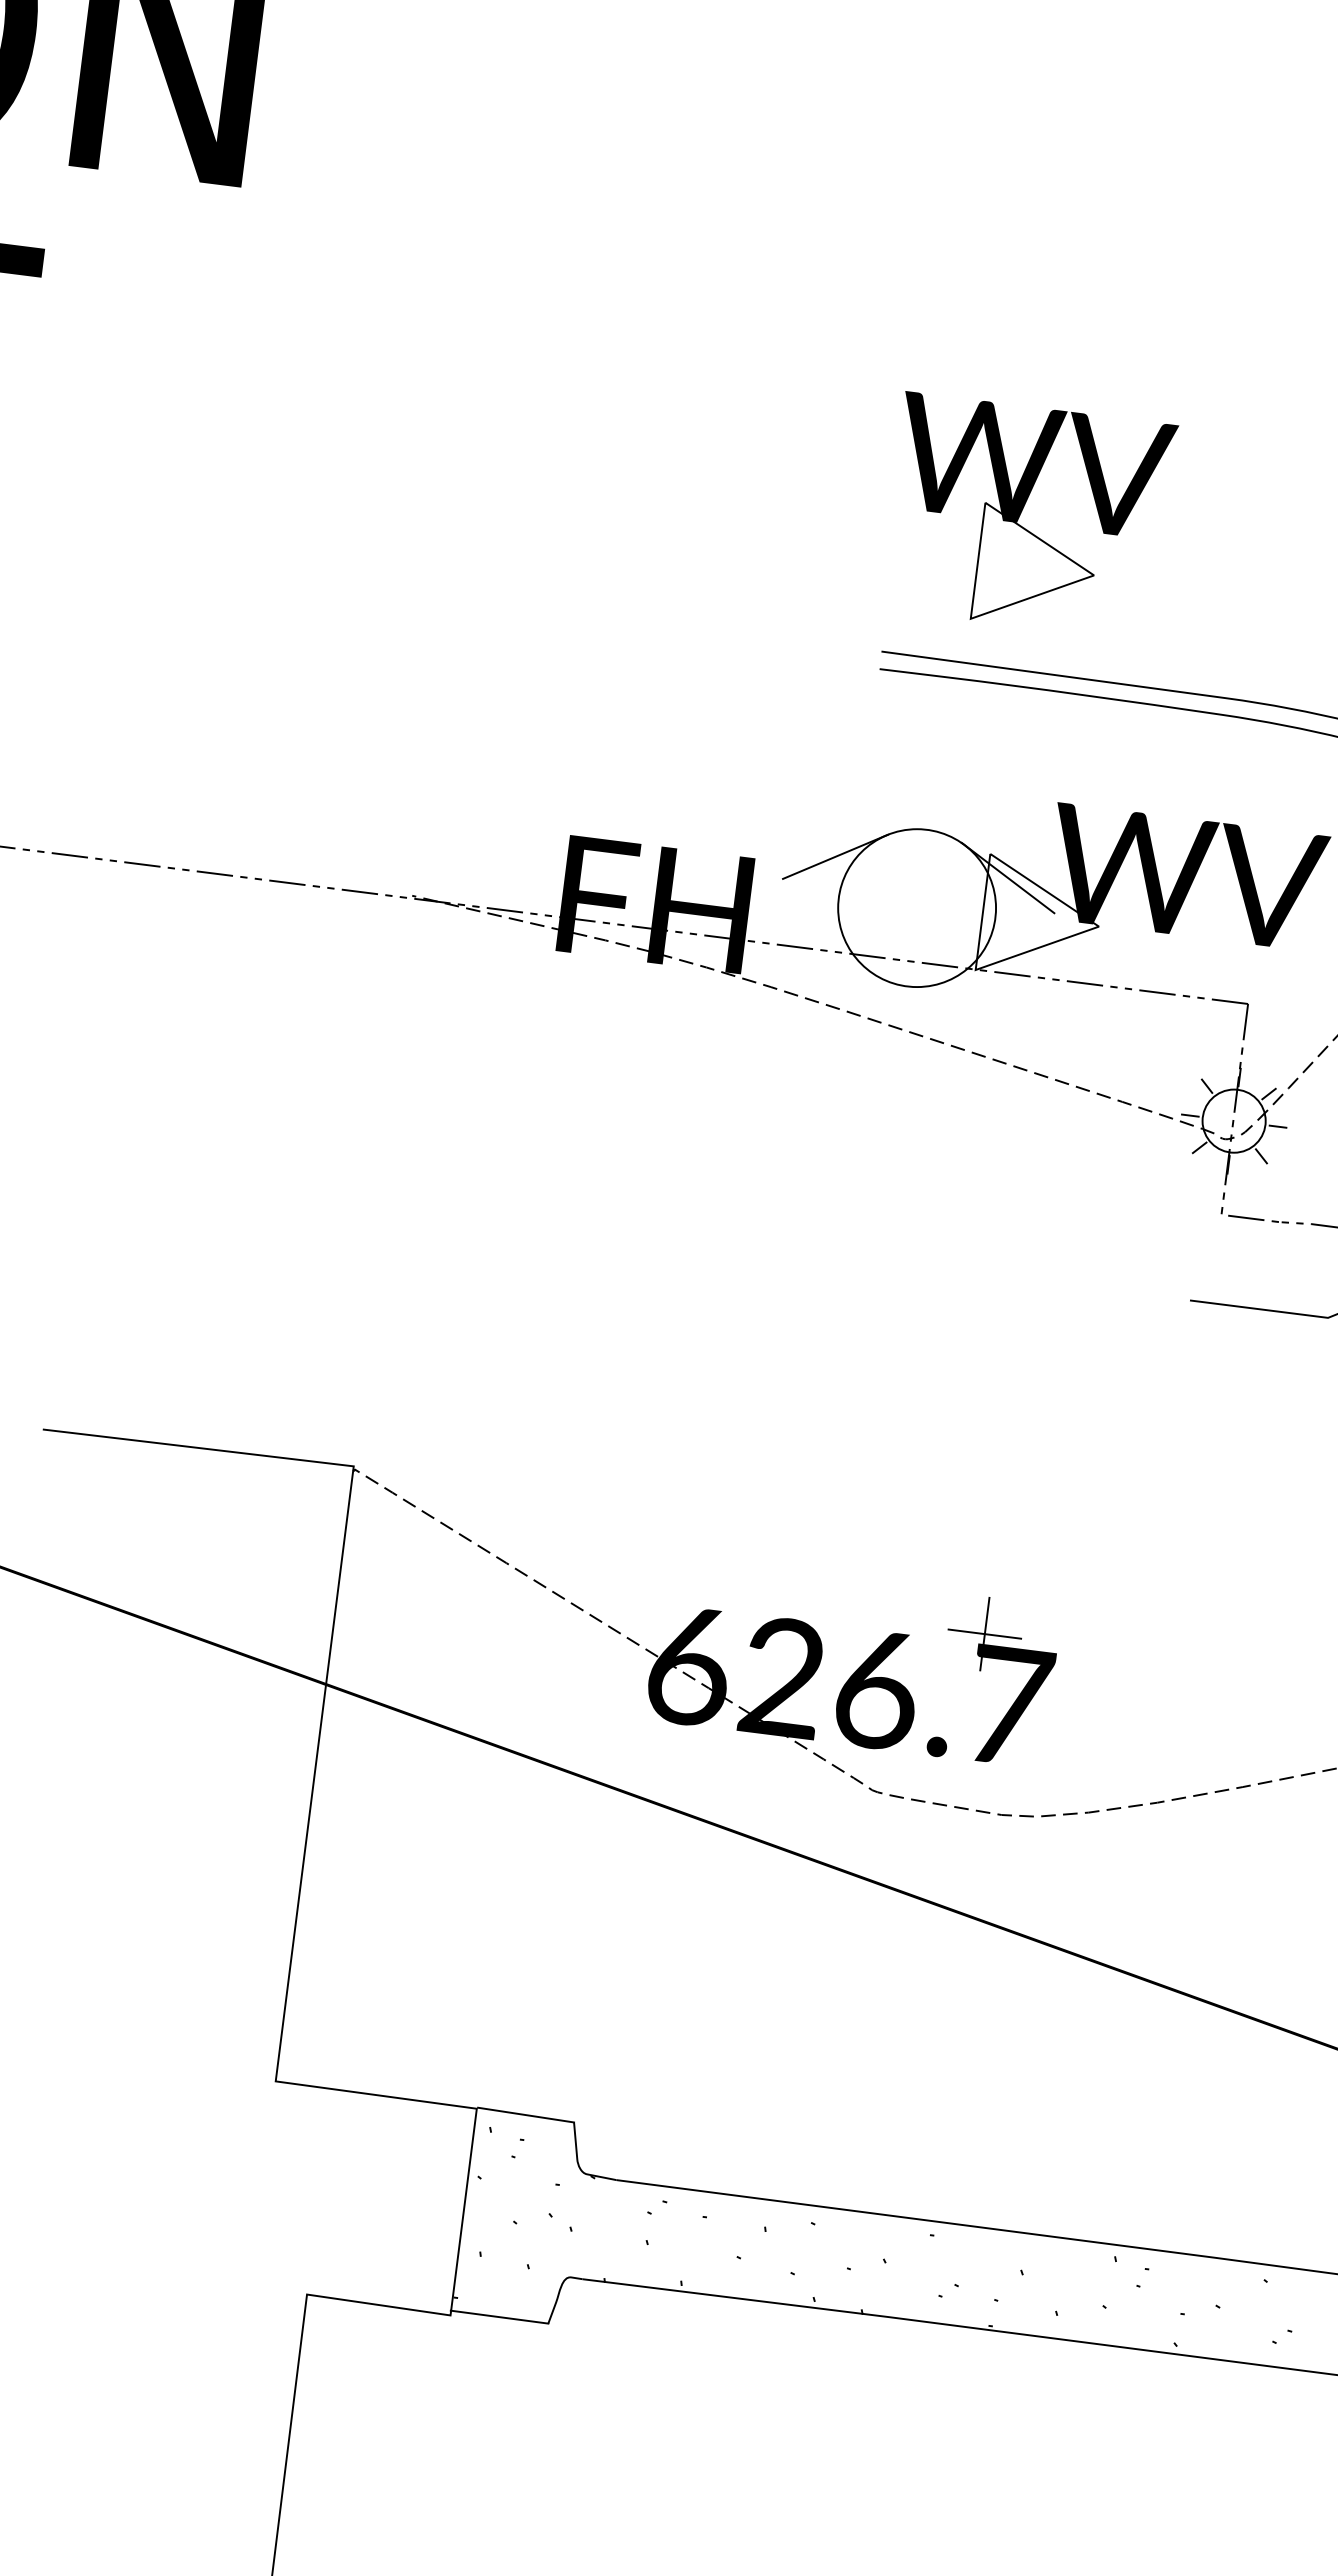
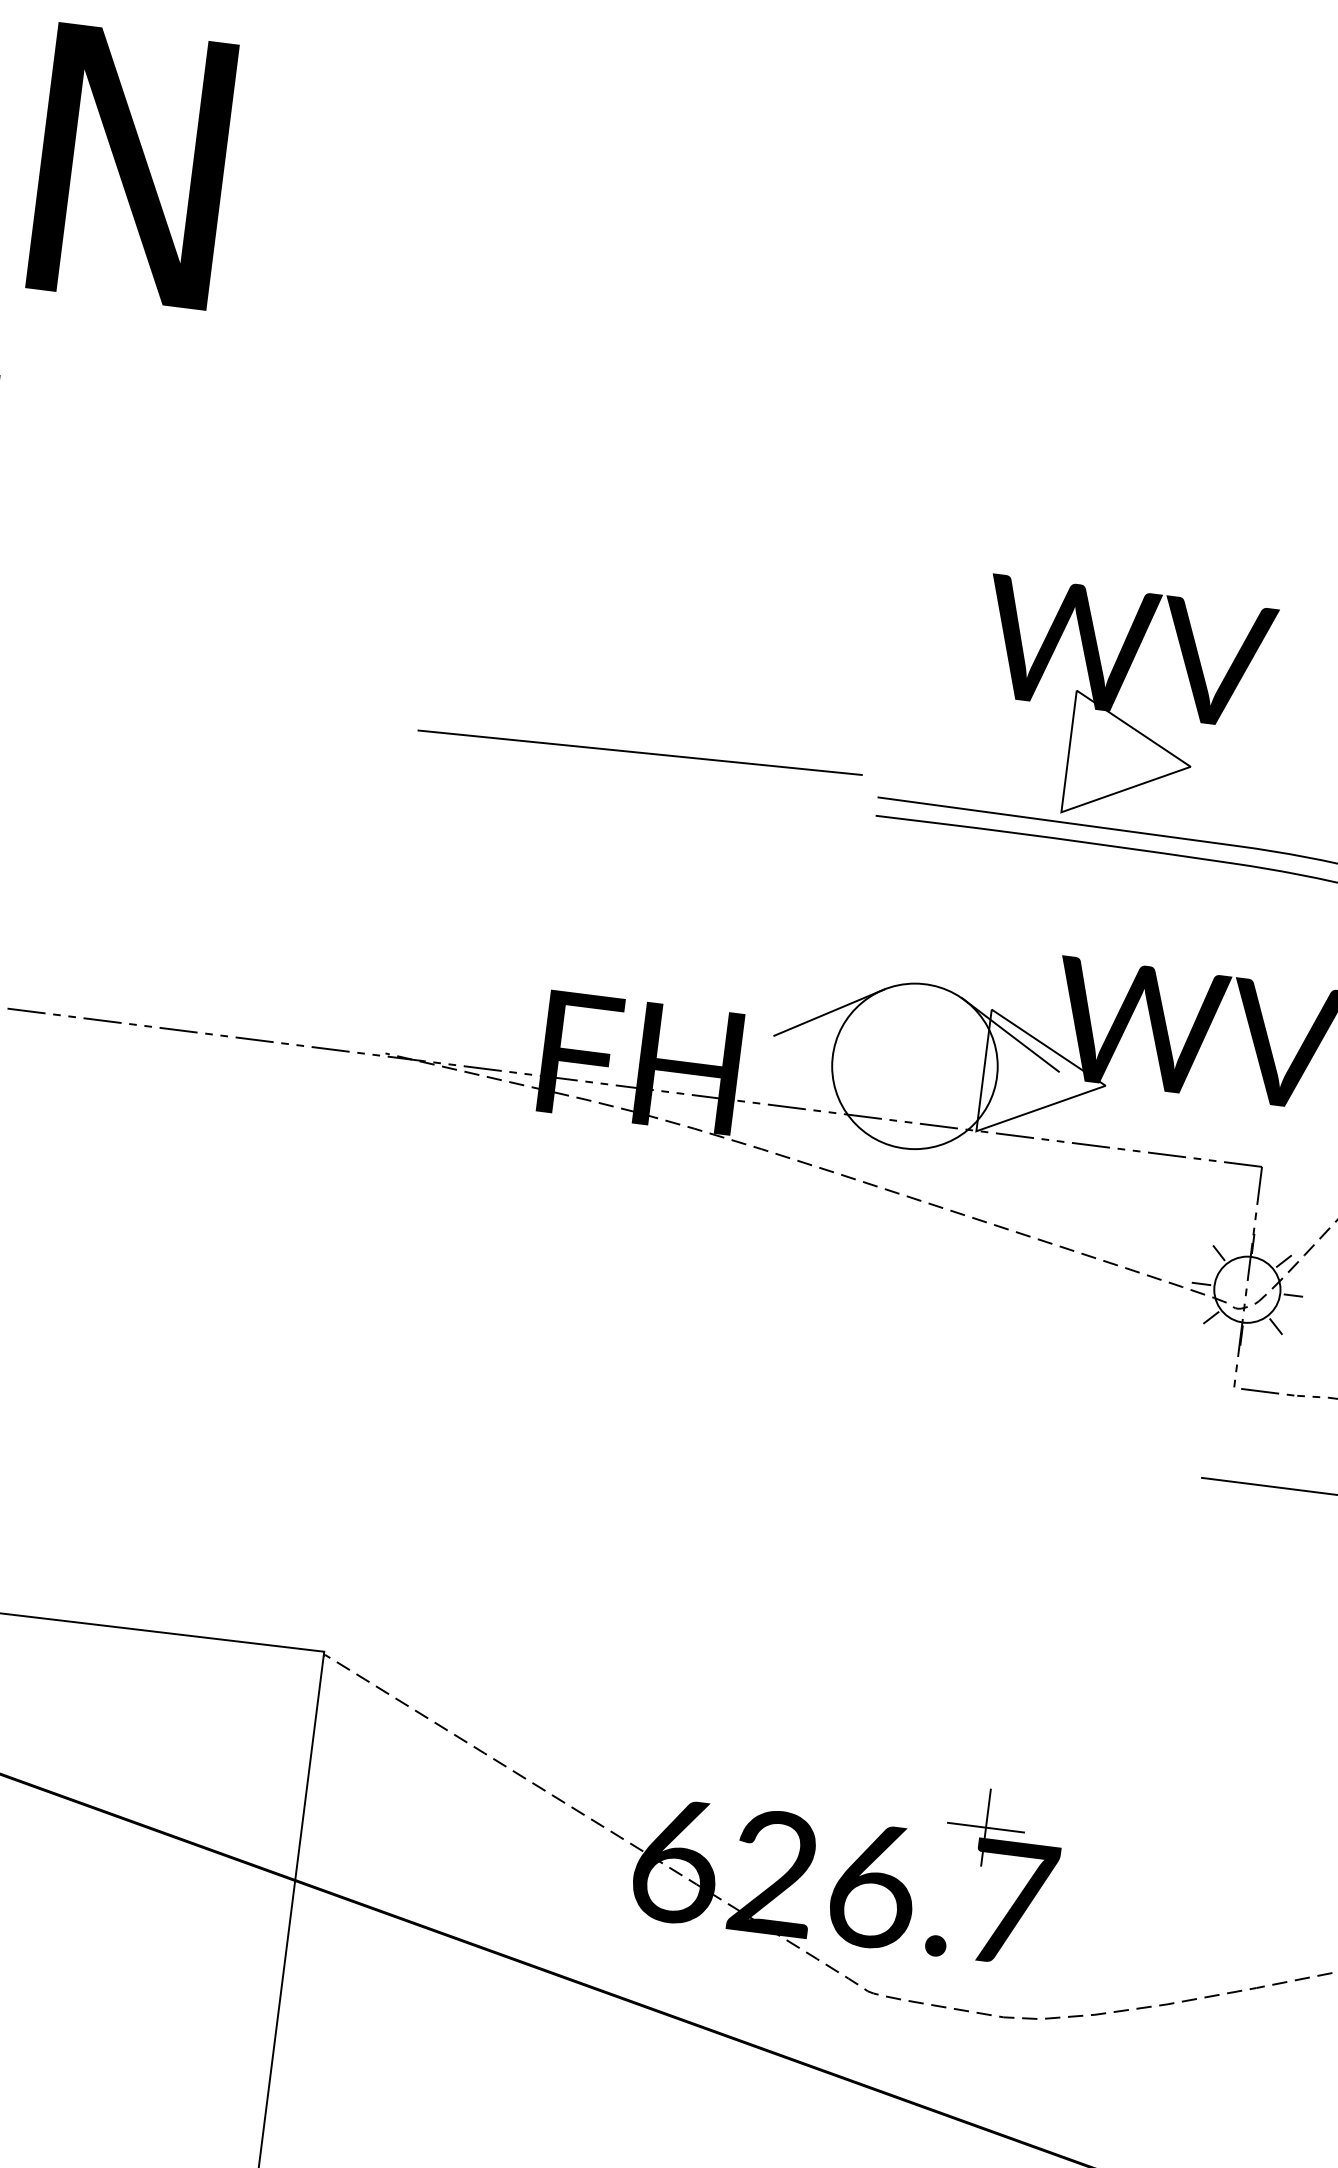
part: (1028, 498) -> (1121, 686), moved
line: (654, 608) -> (639, 752), added

